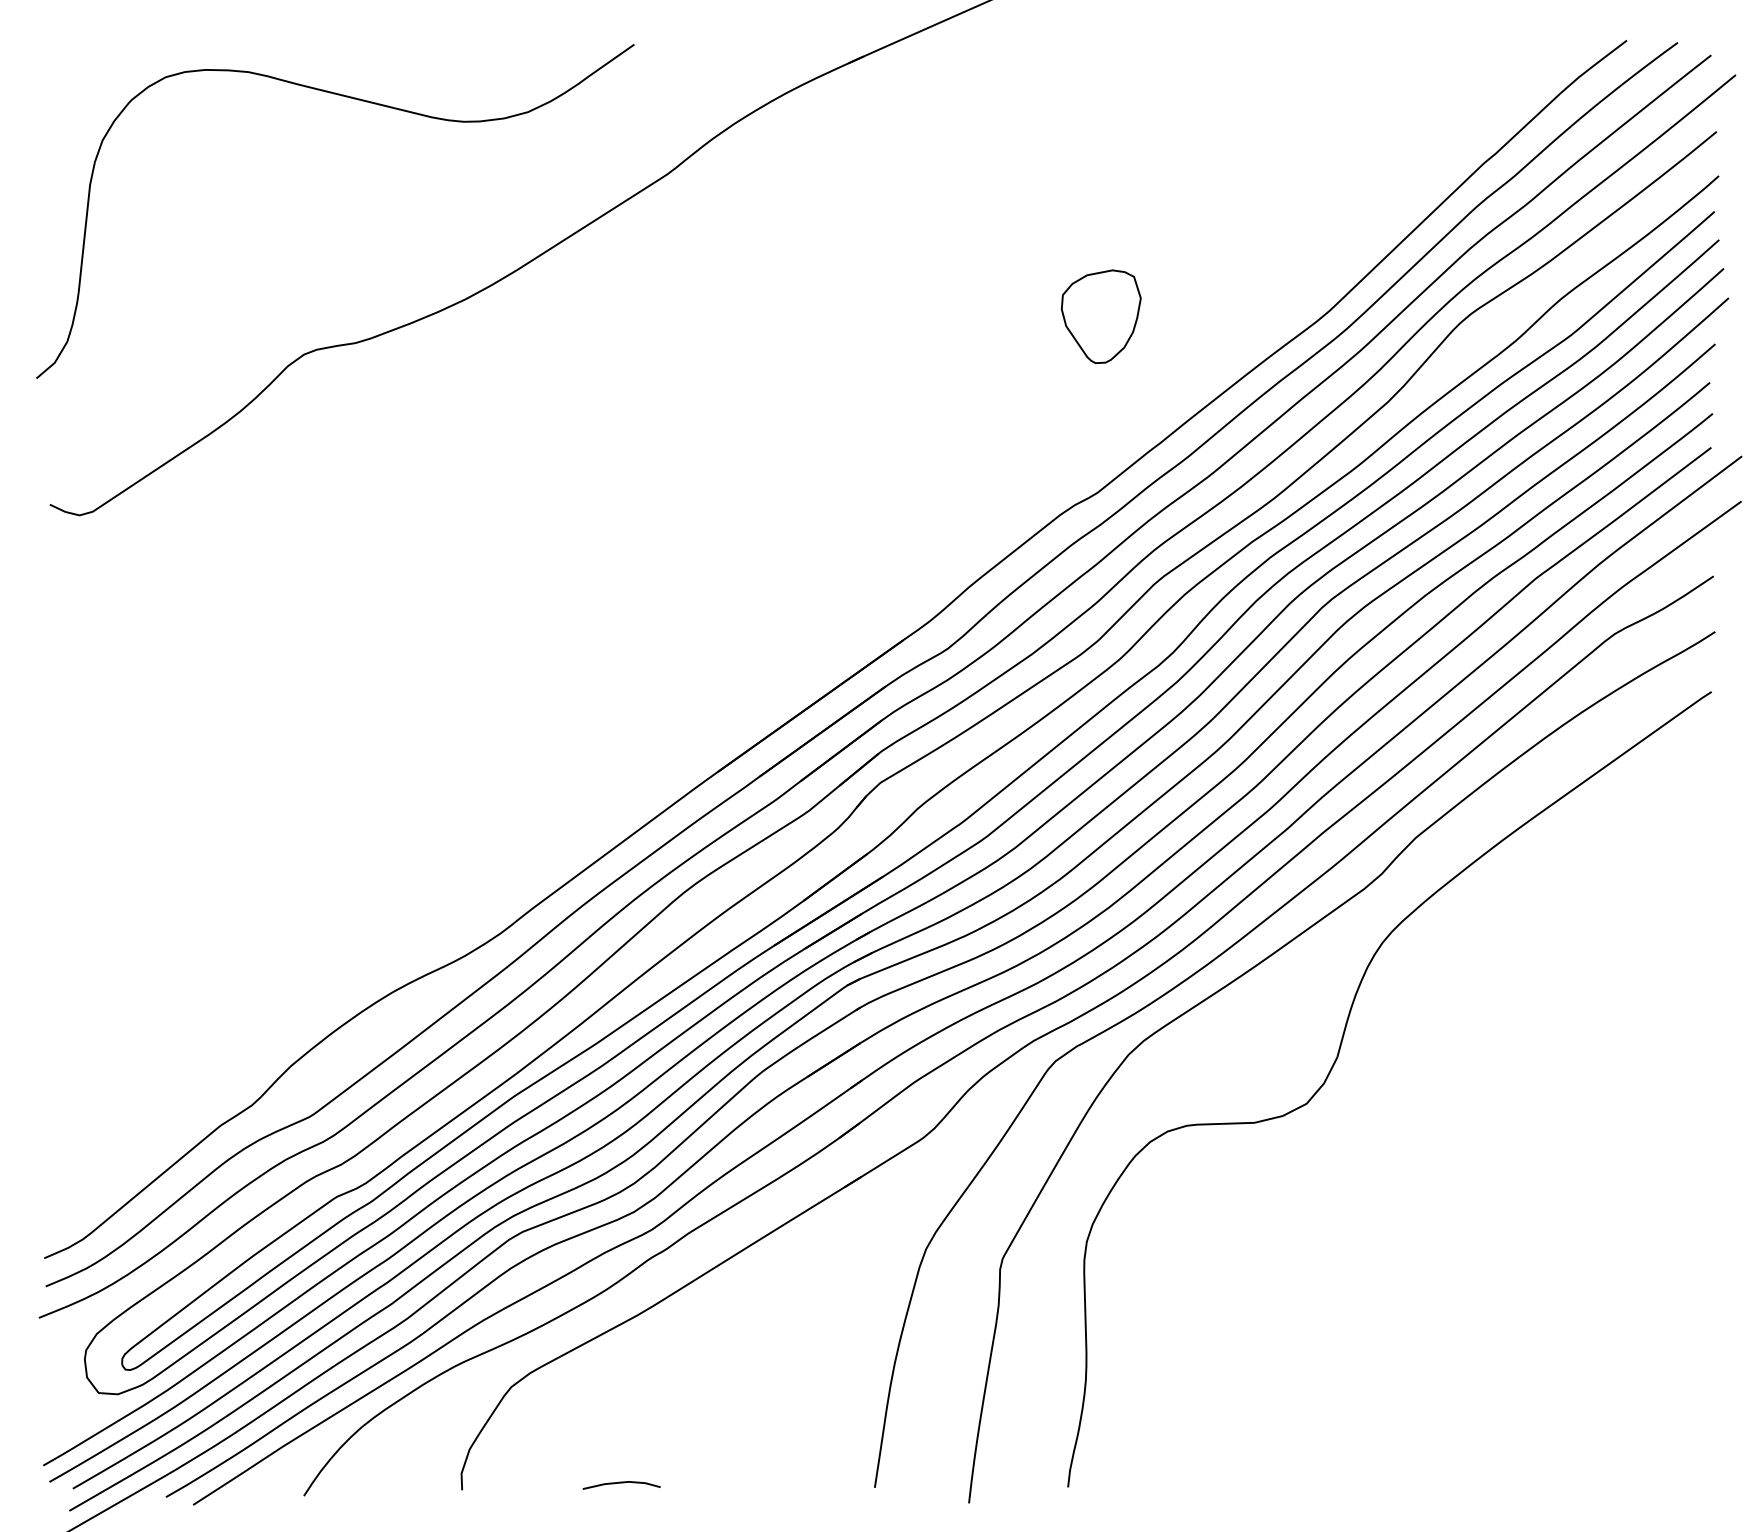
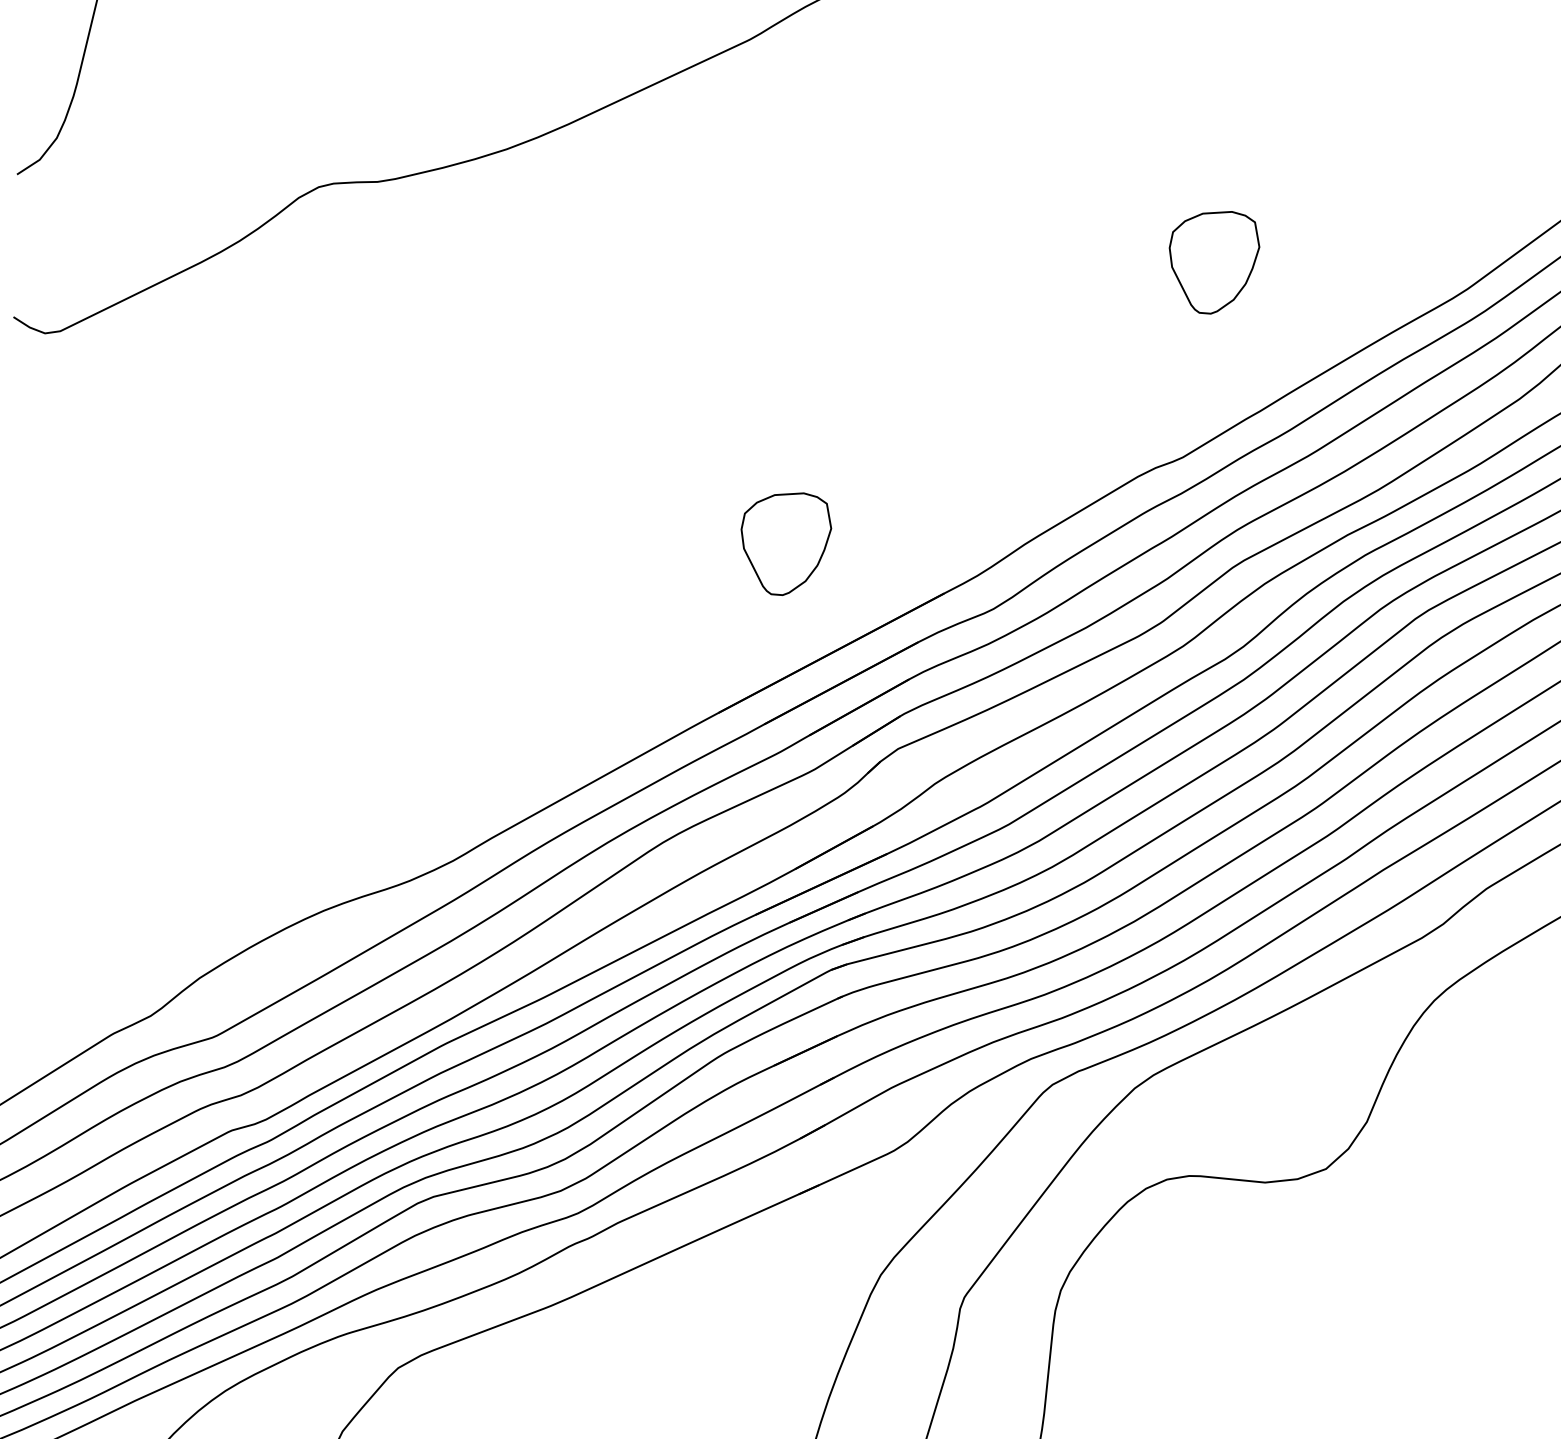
part: (755, 614) -> (783, 542), added

